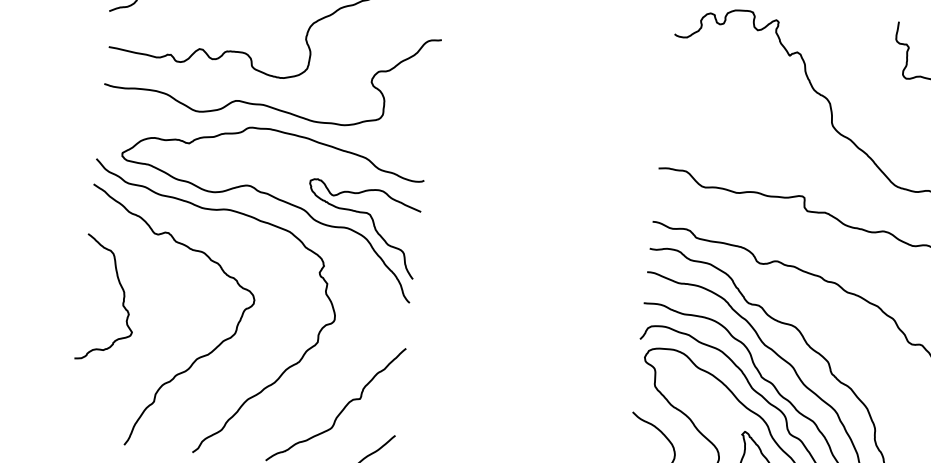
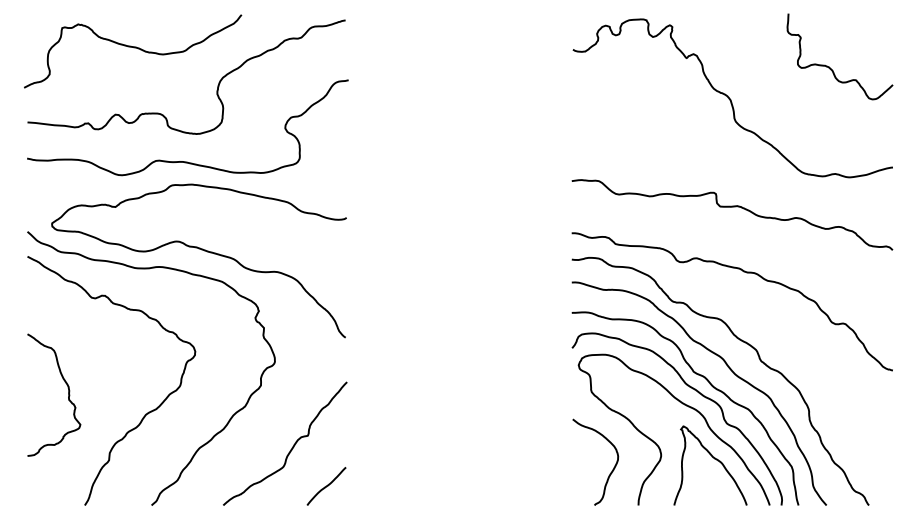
curve: (372, 224) -> (301, 265), removed
curve: (123, 300) -> (68, 394), moved

